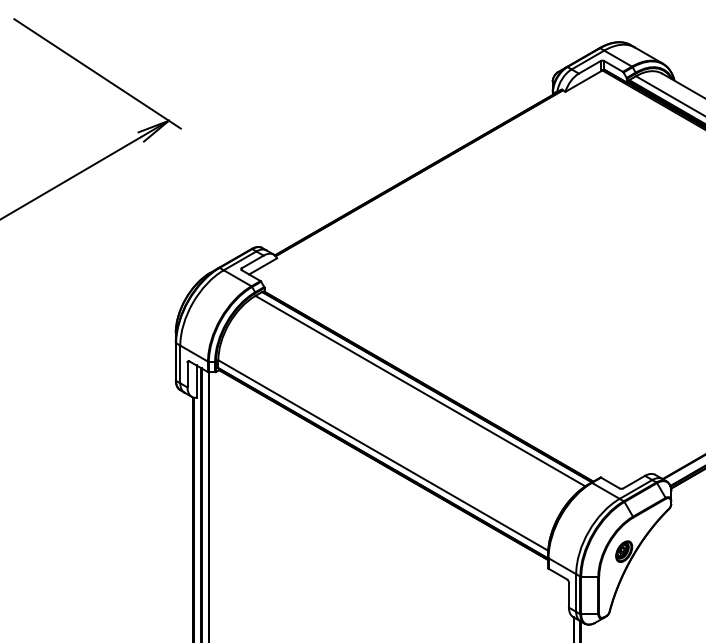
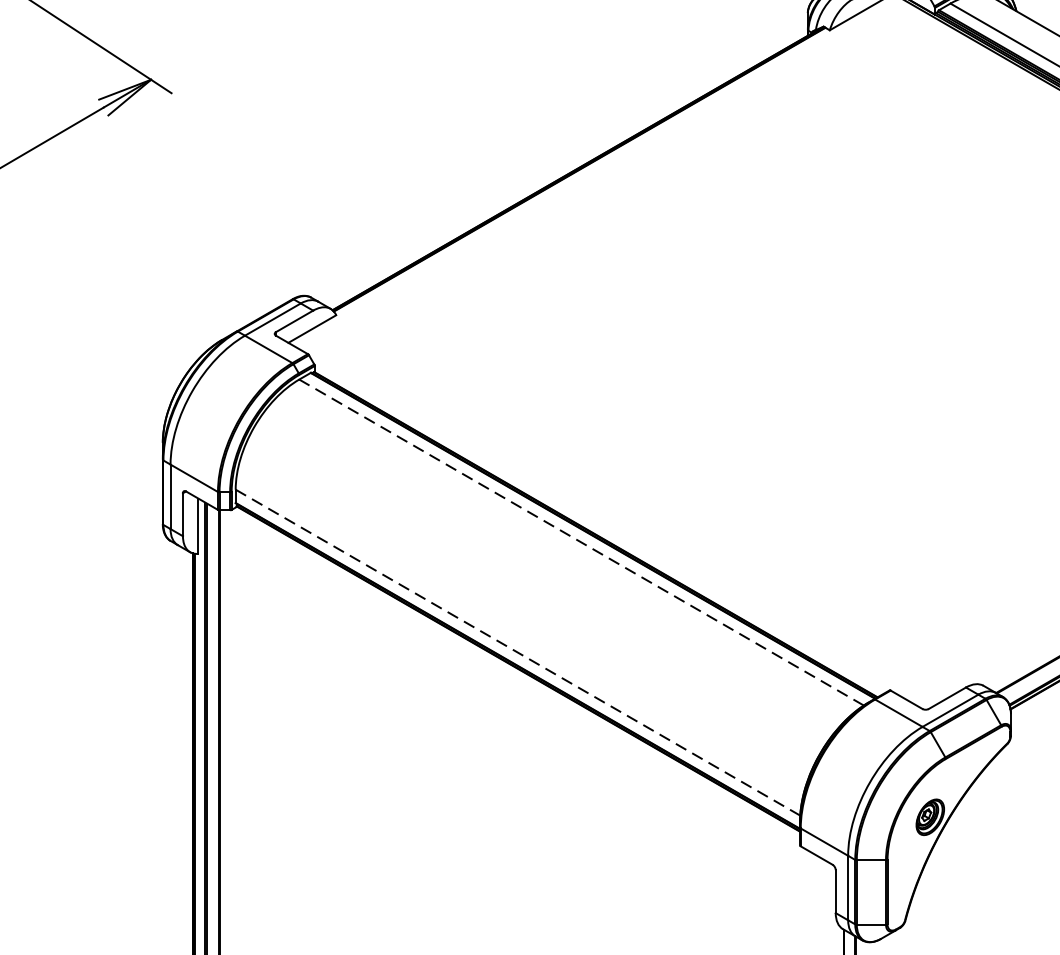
line: (420, 390) -> (581, 541), solid -> dashed
line: (383, 455) -> (518, 652), solid -> dashed

